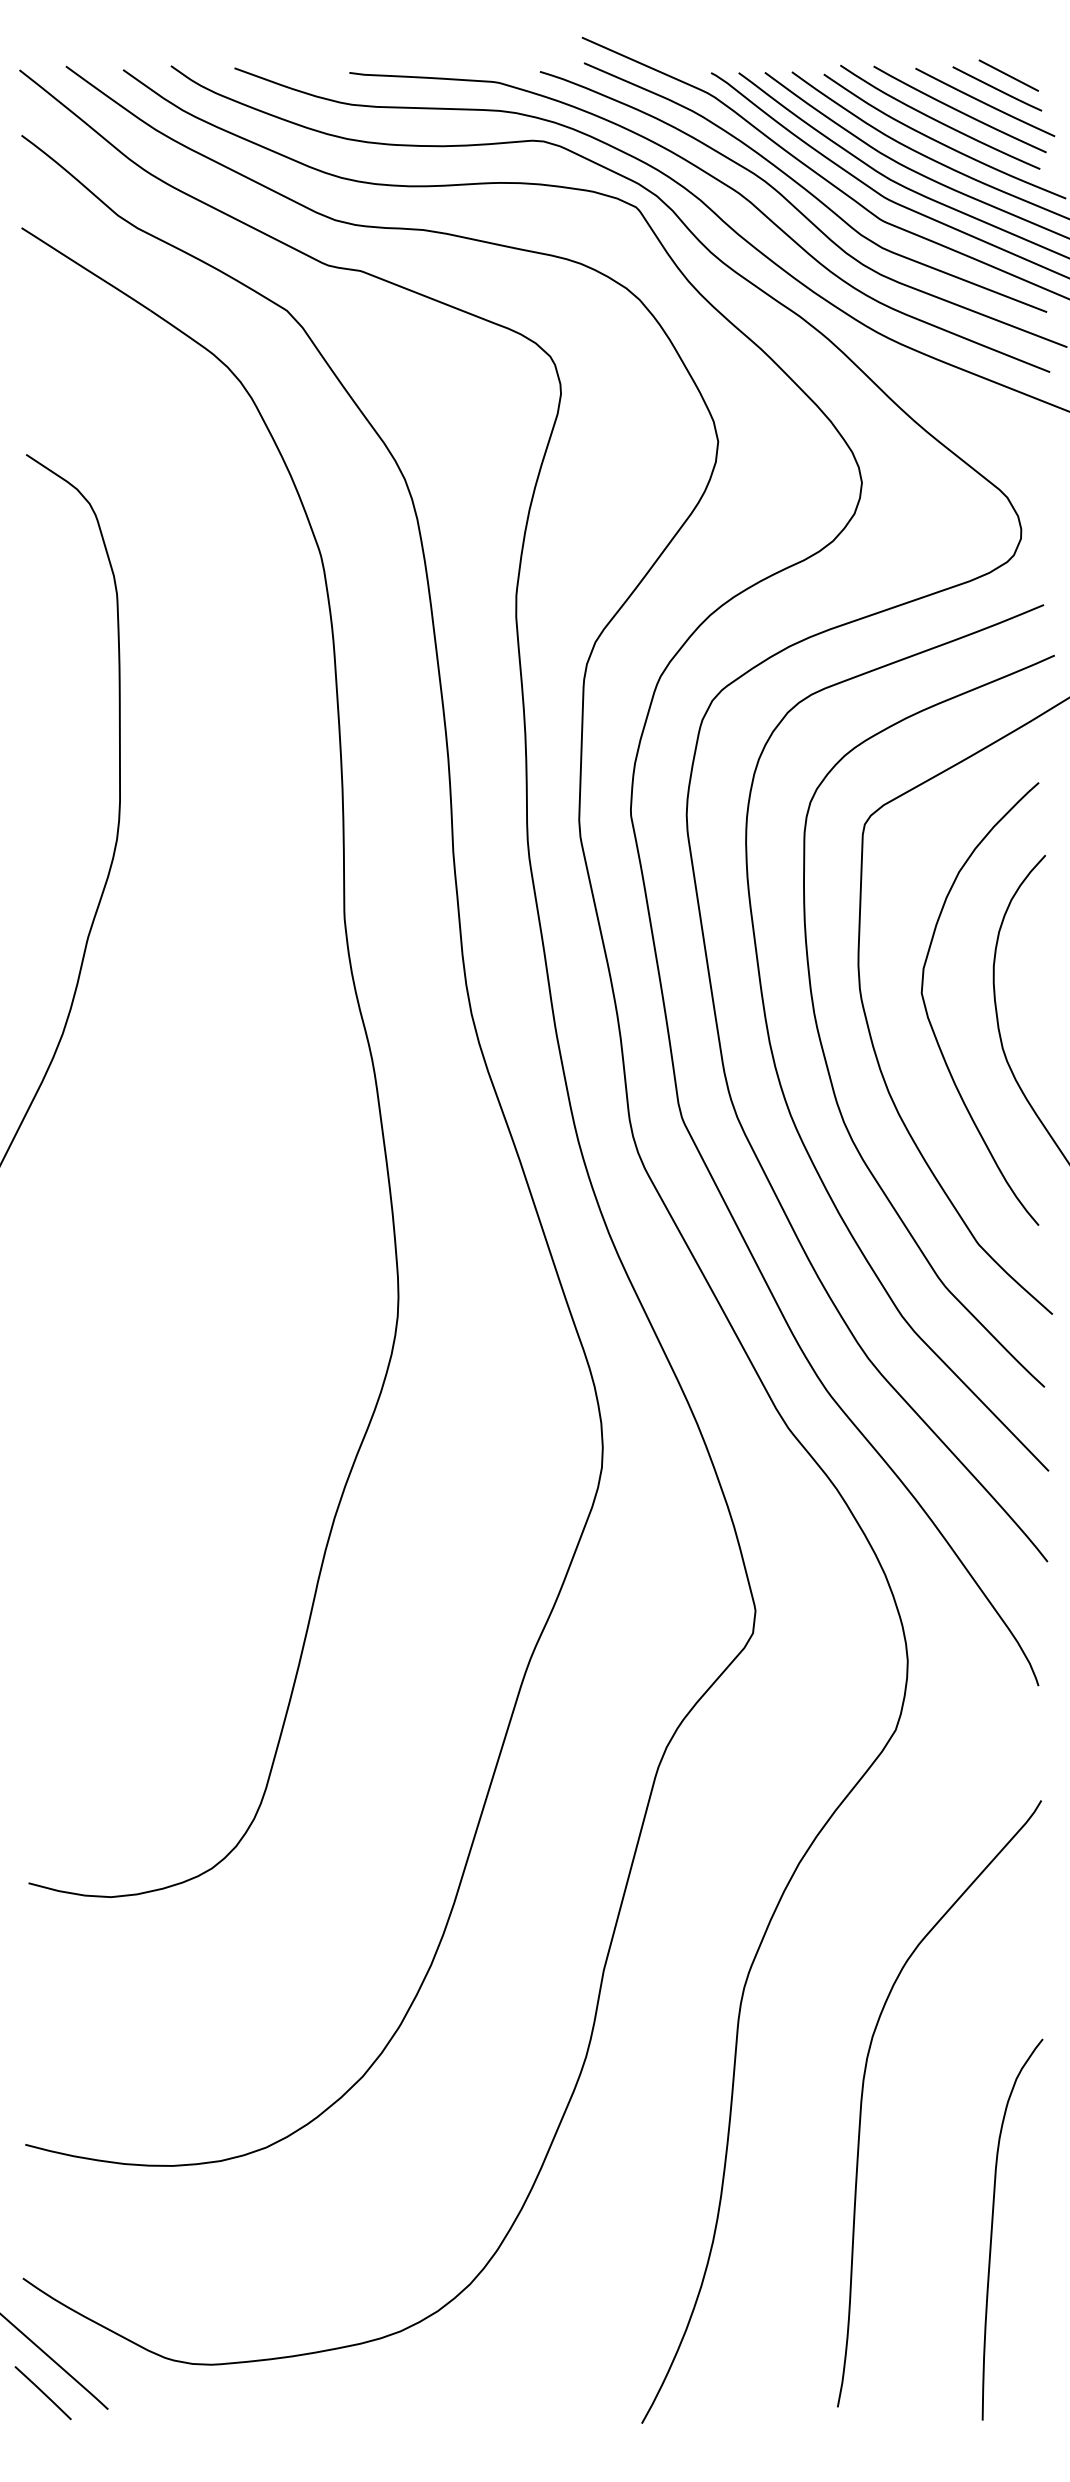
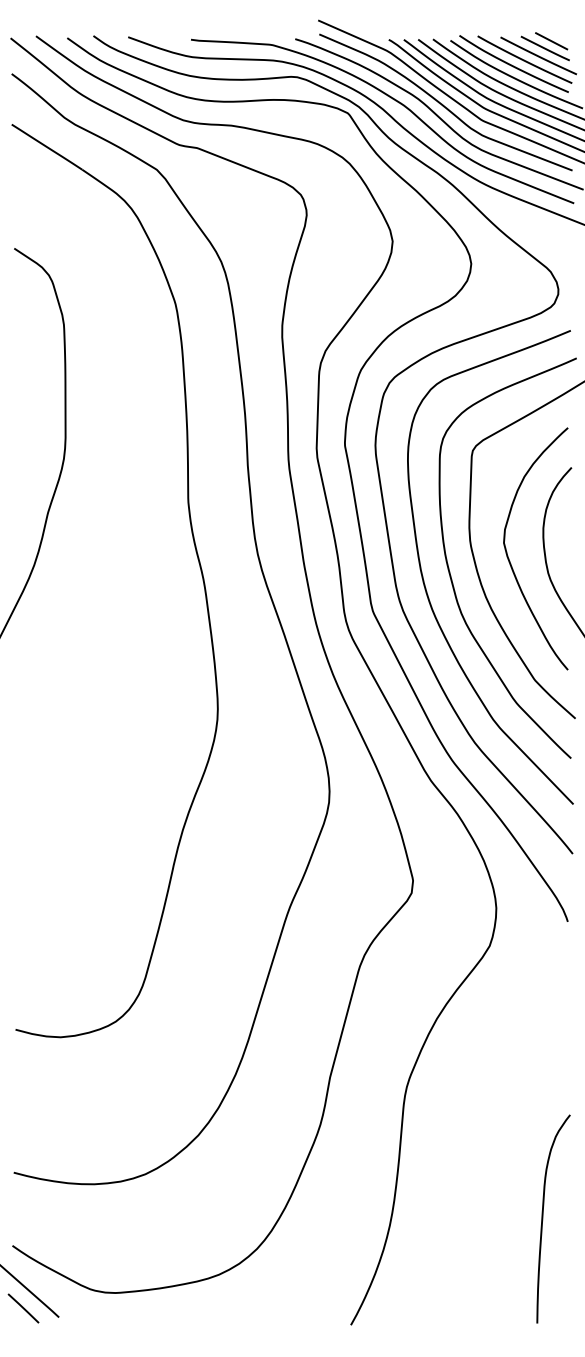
curve: (864, 2096) -> (472, 1146), removed

